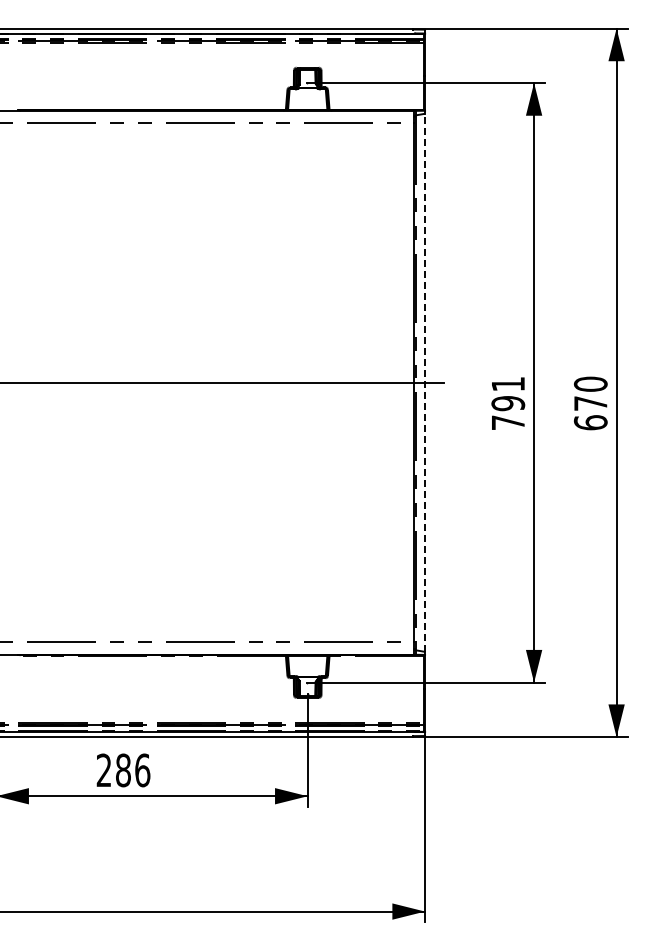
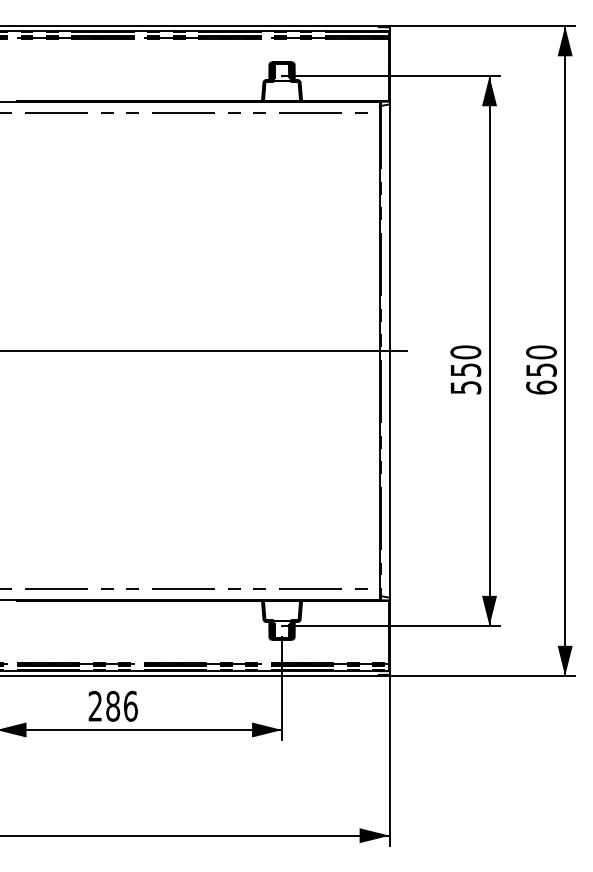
line: (425, 382) -> (389, 350), dashed -> solid
text: (508, 402) -> (466, 369), 791 -> 550
text: (590, 403) -> (541, 370), 670 -> 650

